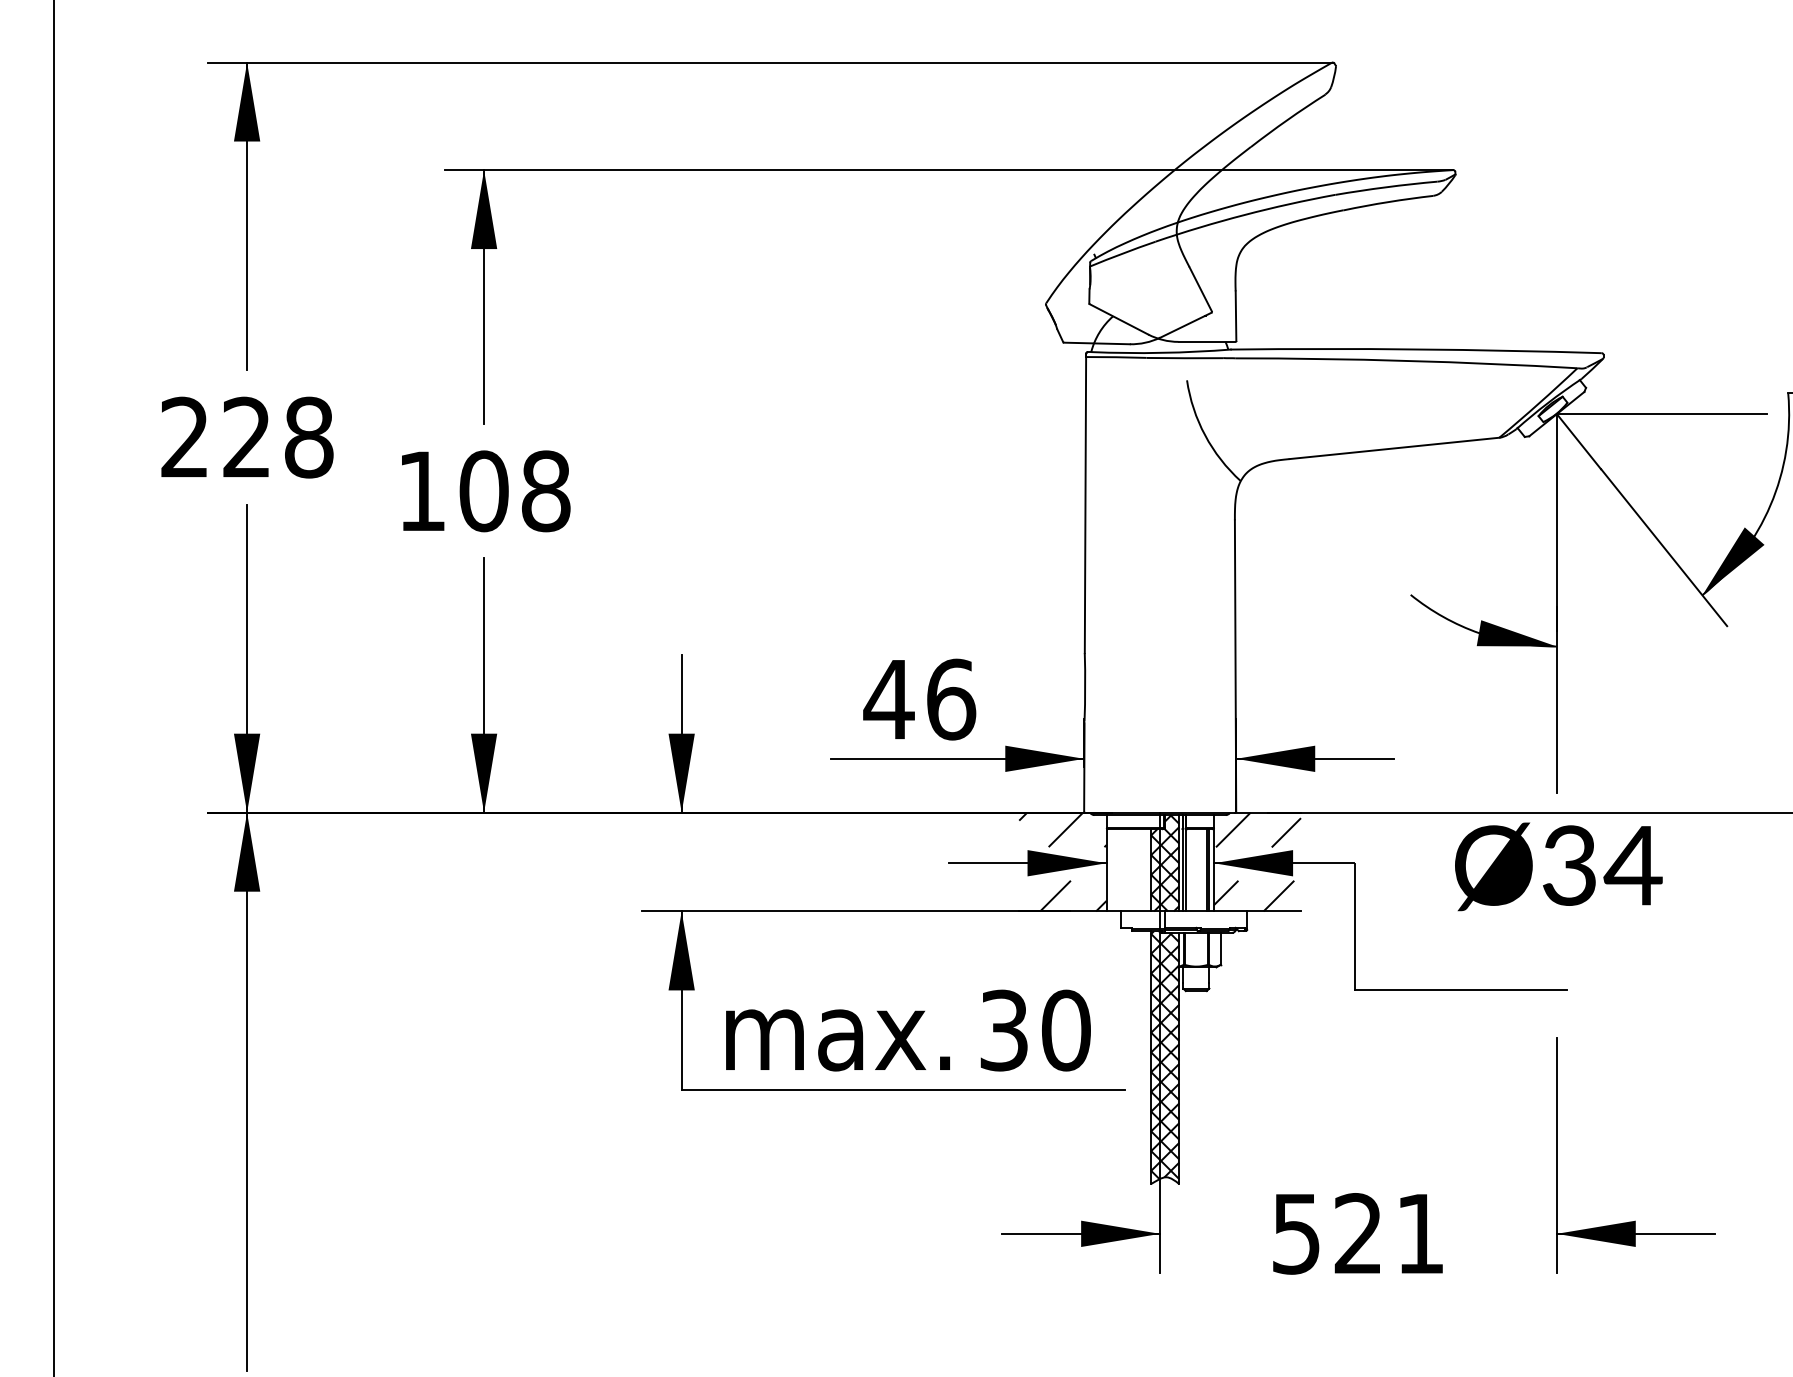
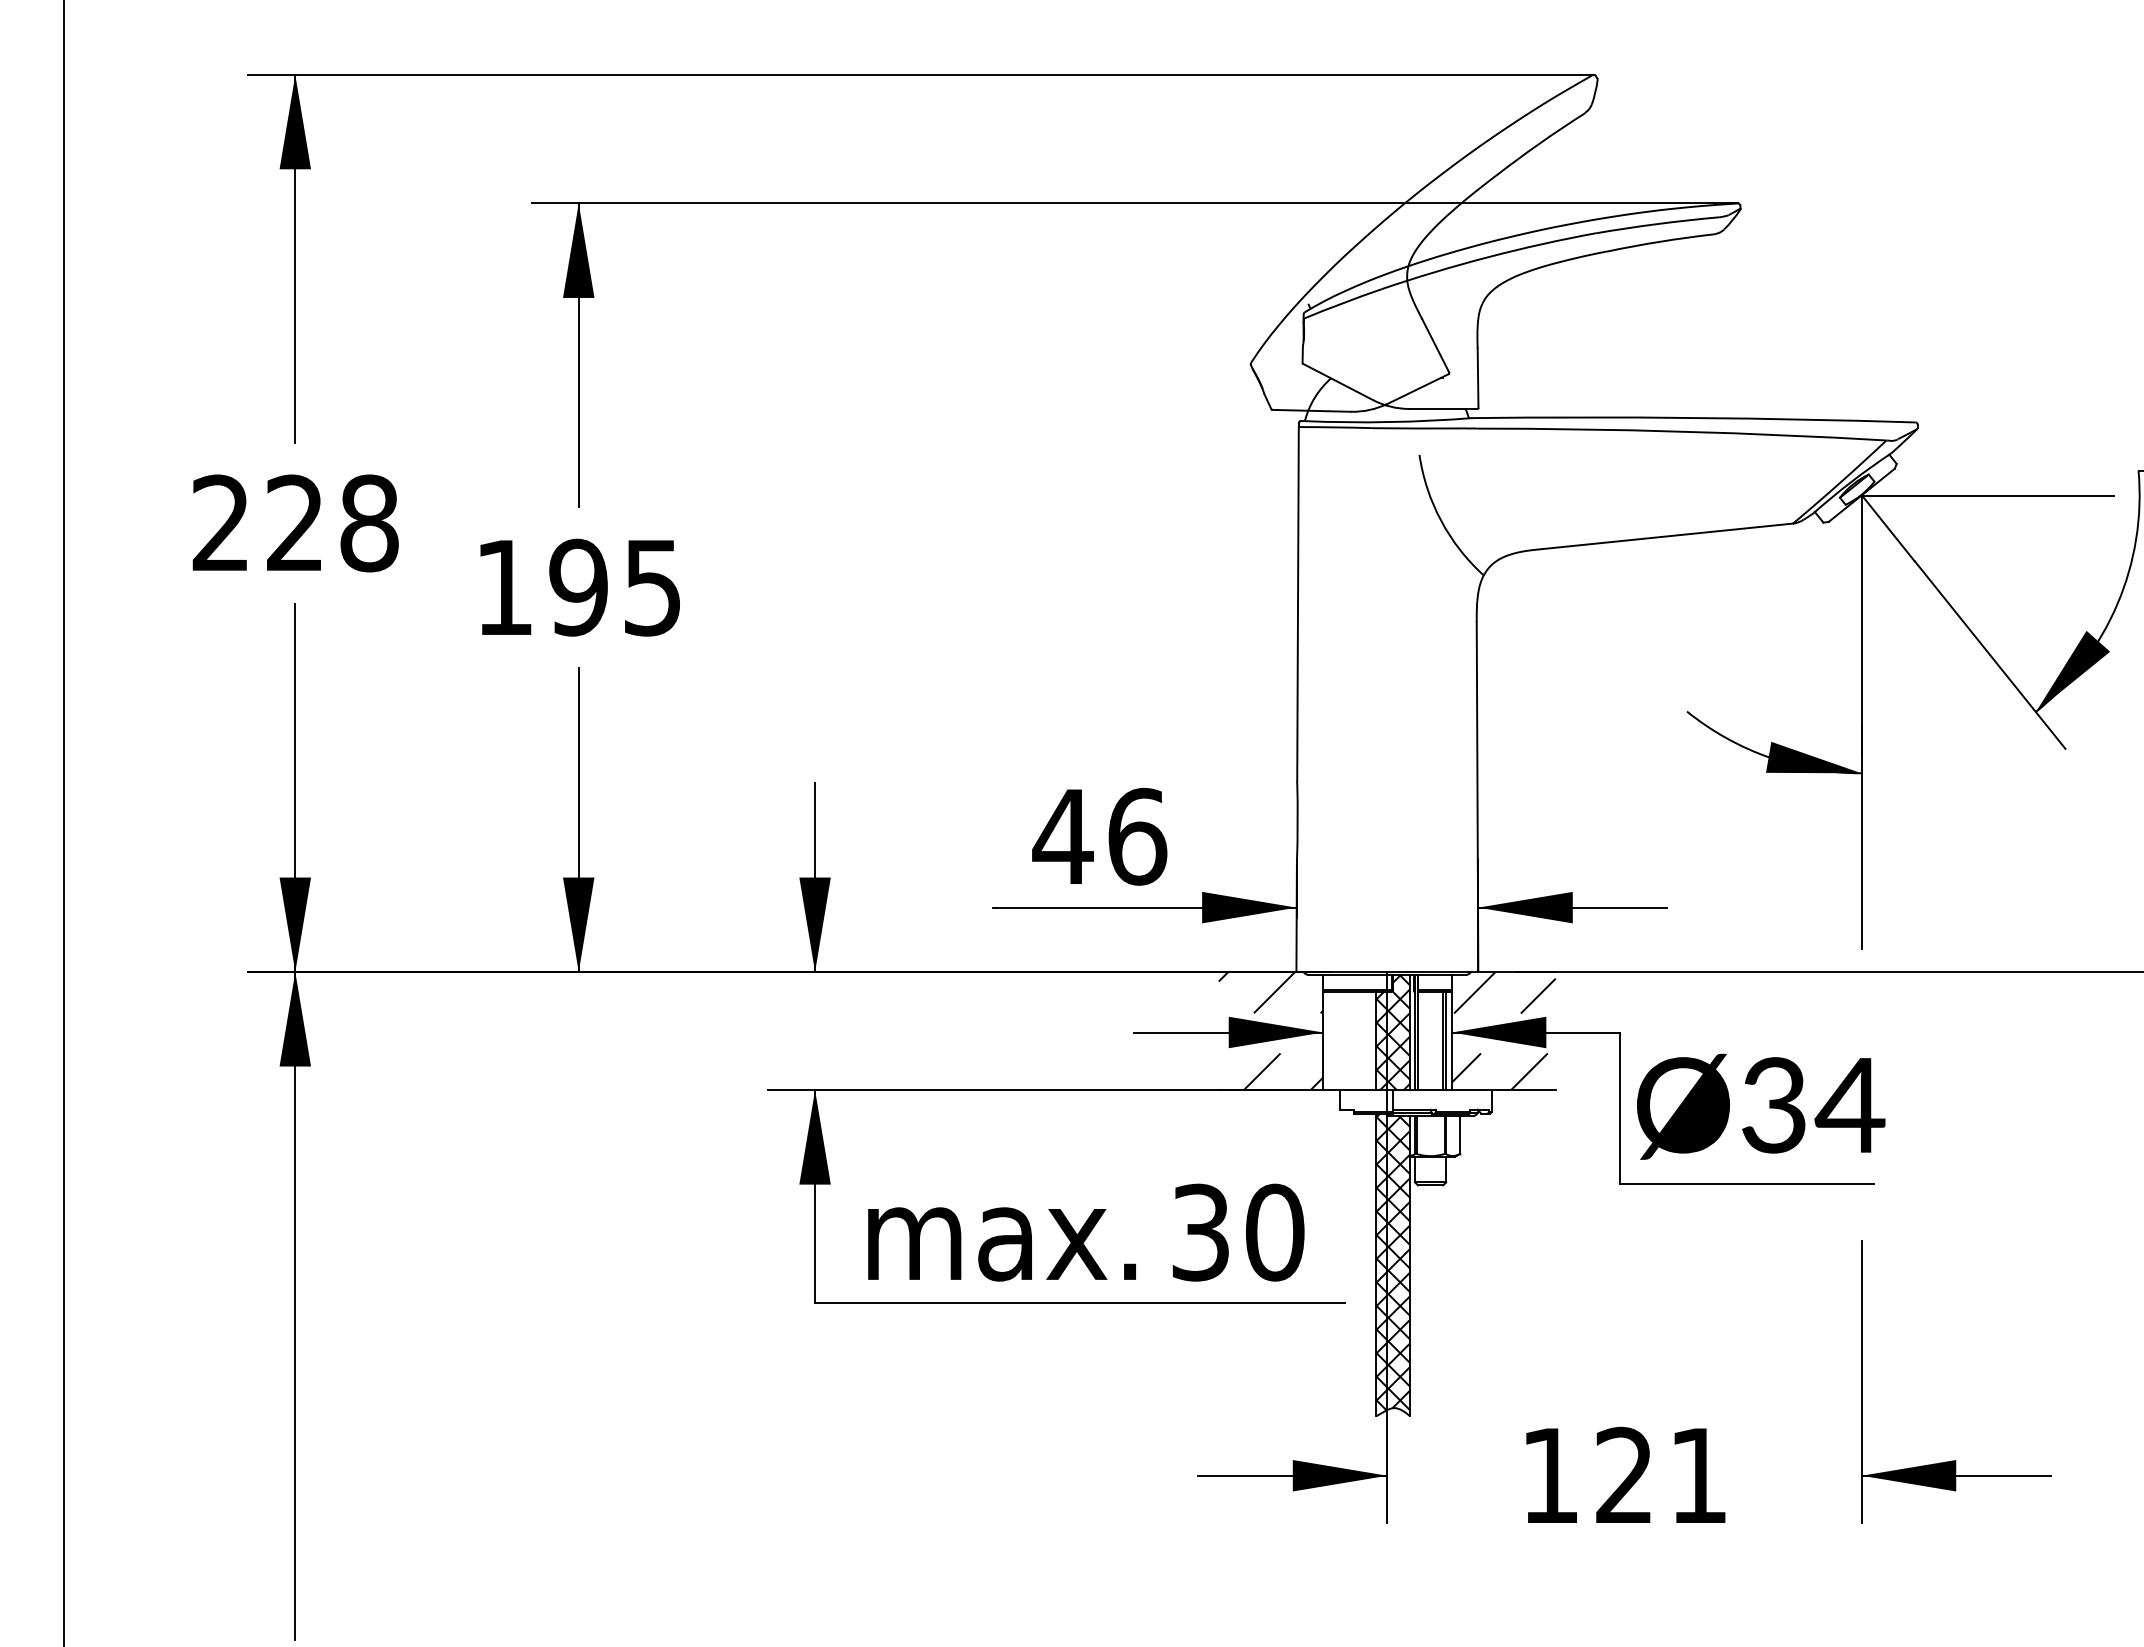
text: (514, 491) -> (615, 587), 108 -> 195
text: (1559, 866) -> (1761, 1106), moved
text: (1295, 1234) -> (1549, 1476), 521 -> 121

